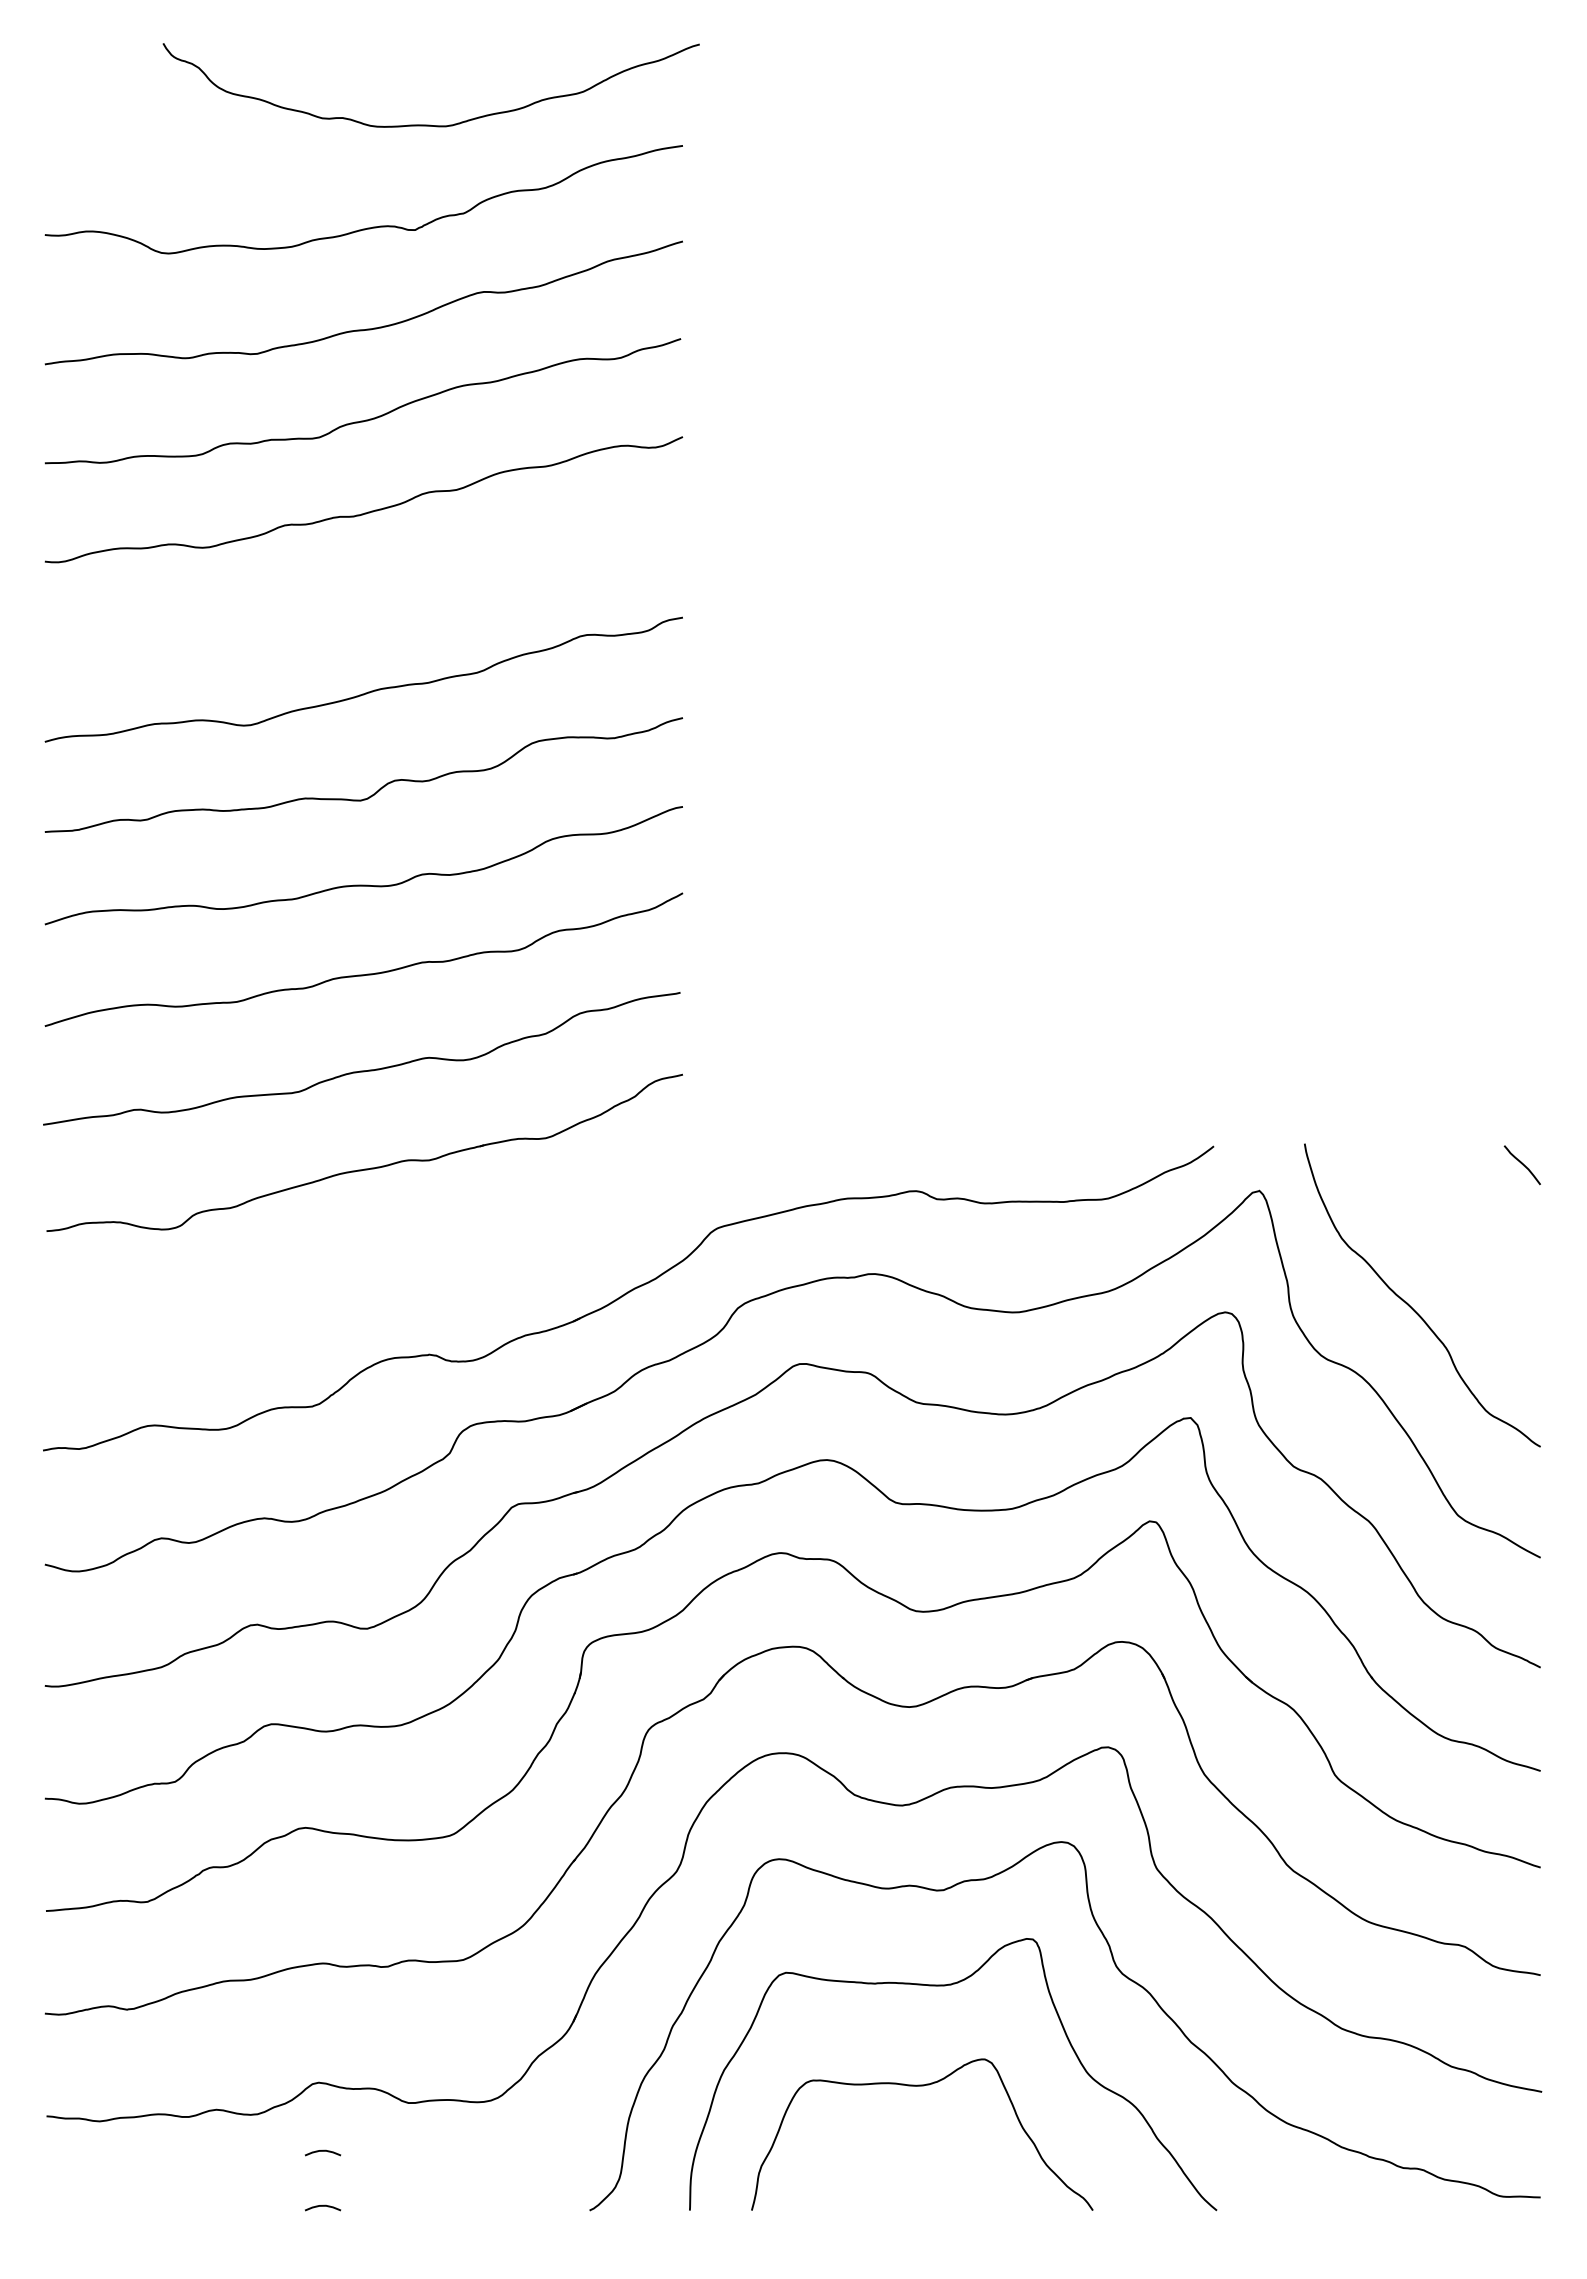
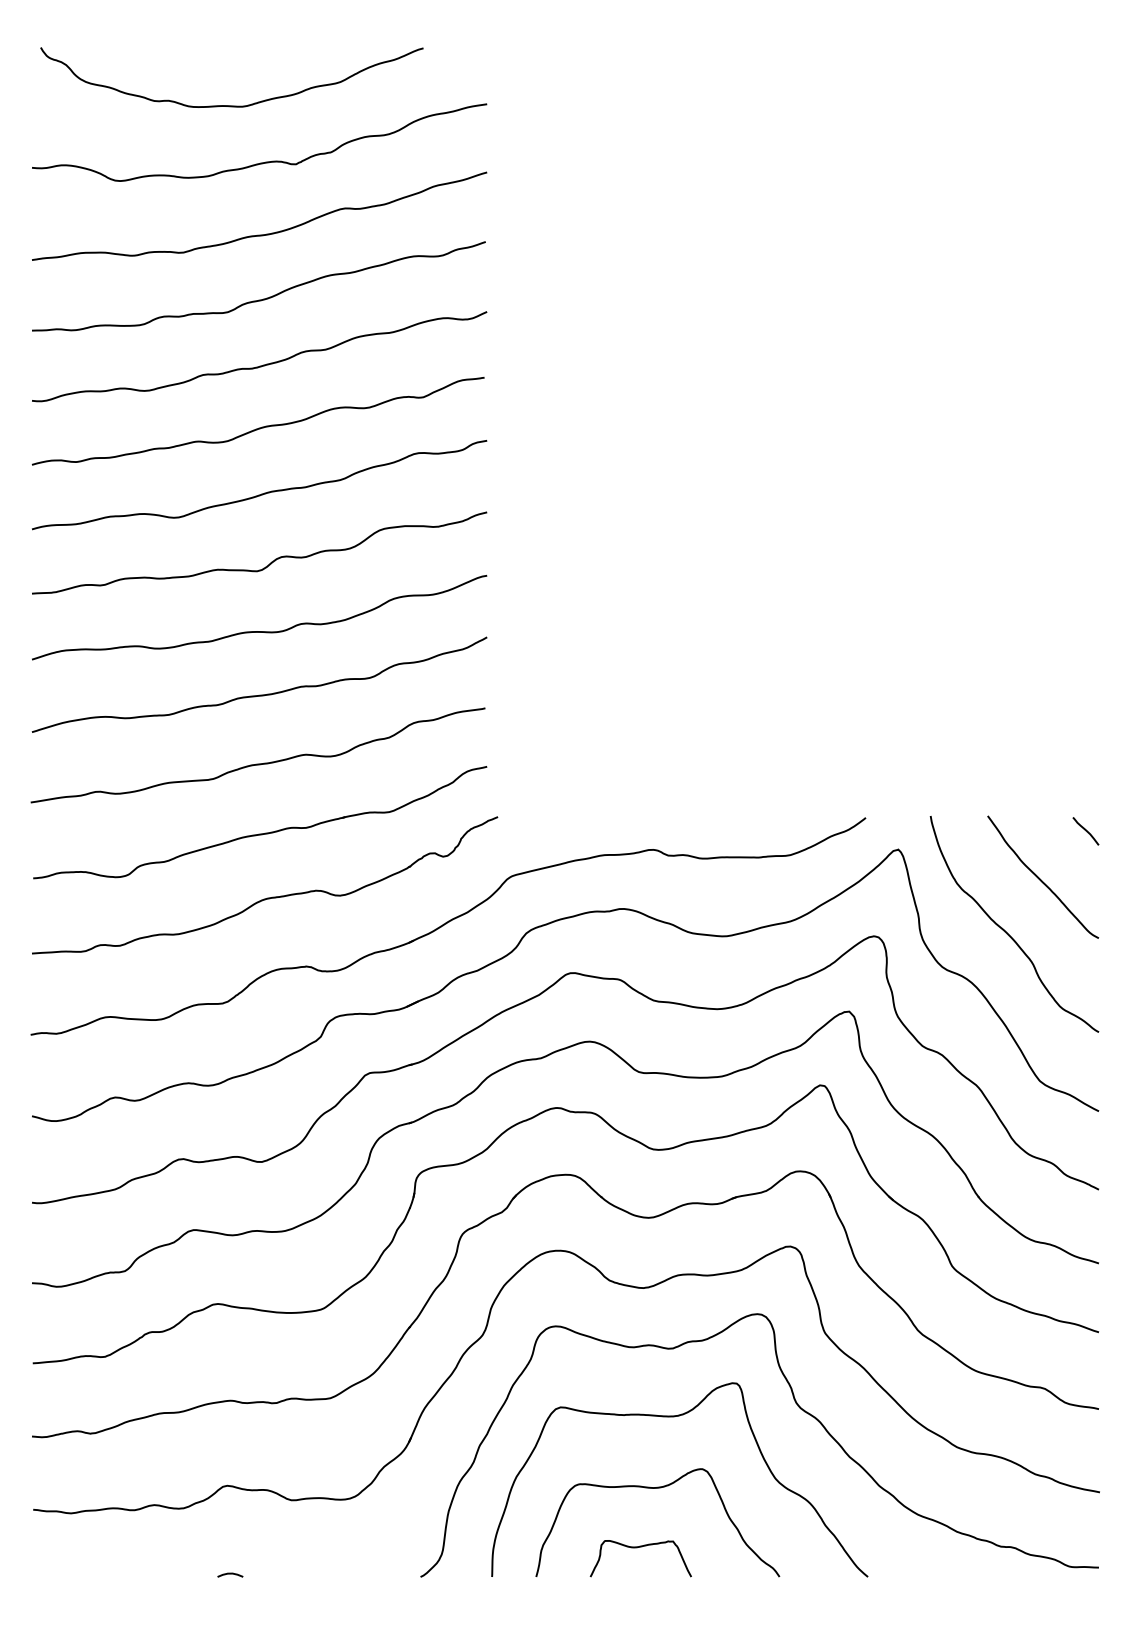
curve: (430, 124) -> (231, 105), moved
curve: (363, 599) -> (259, 427), added
curve: (1459, 1232) -> (1041, 879), added
part: (374, 1258) -> (267, 897), added
curve: (323, 2151) -> (230, 1534), removed
curve: (896, 2169) -> (639, 1547), added

